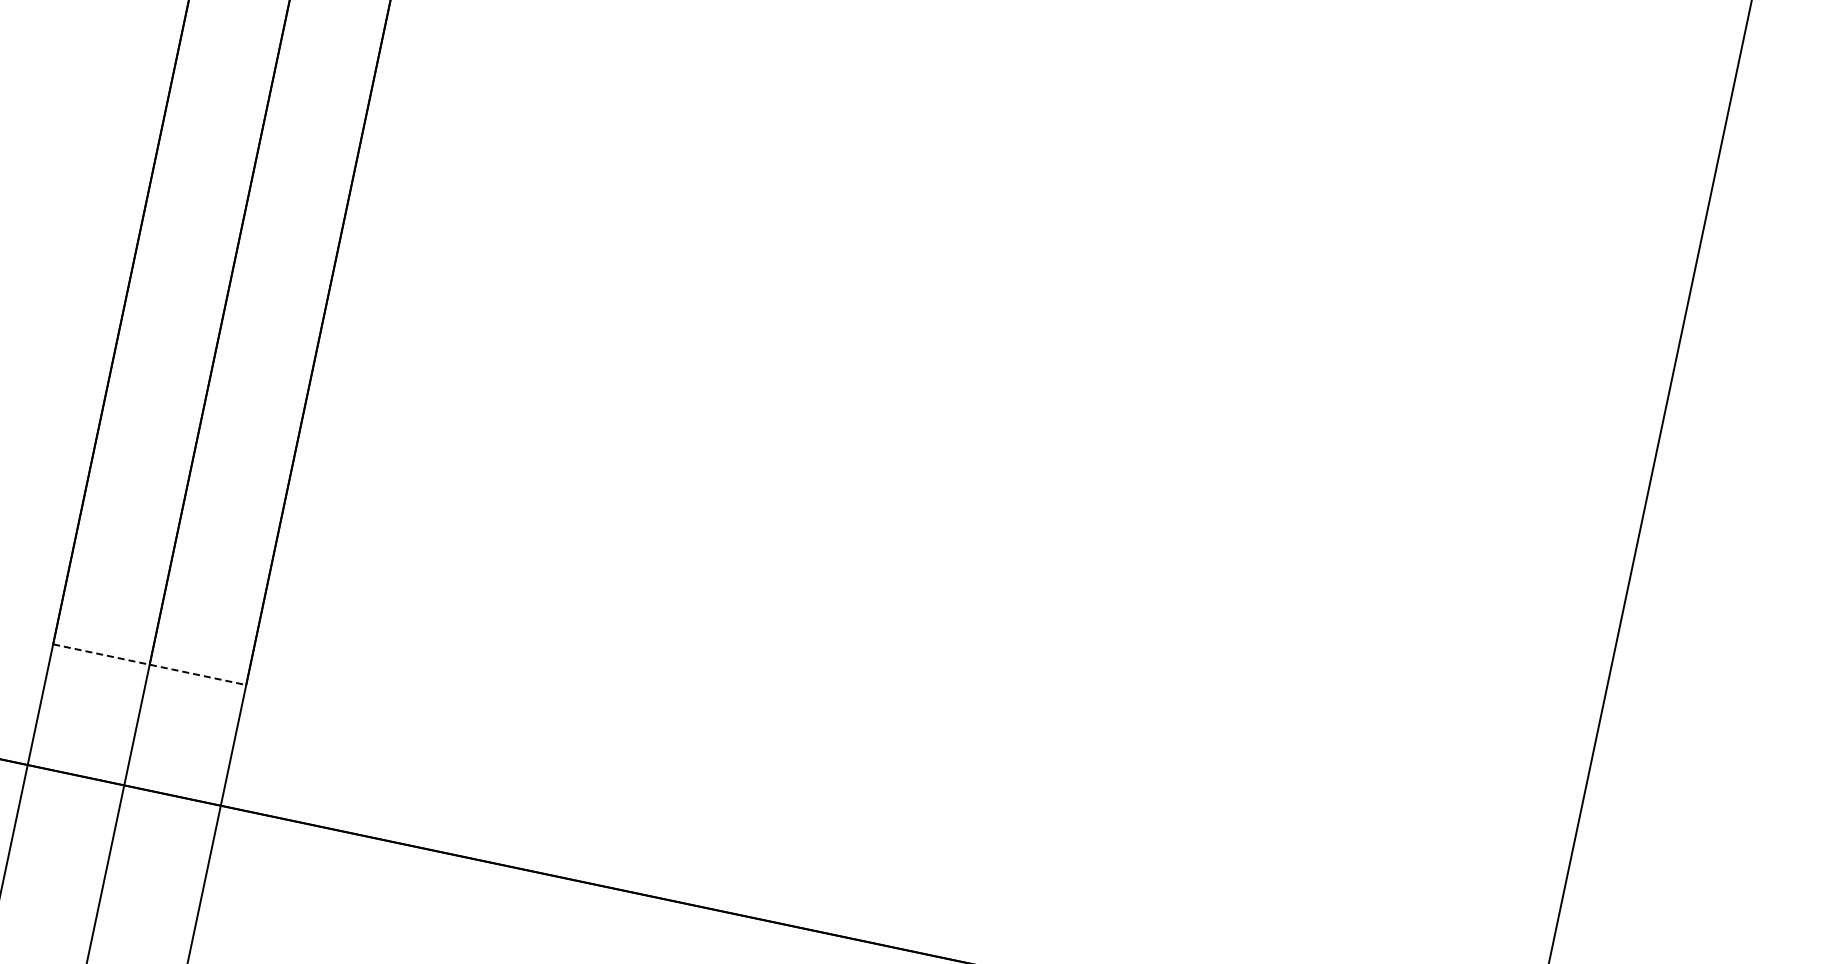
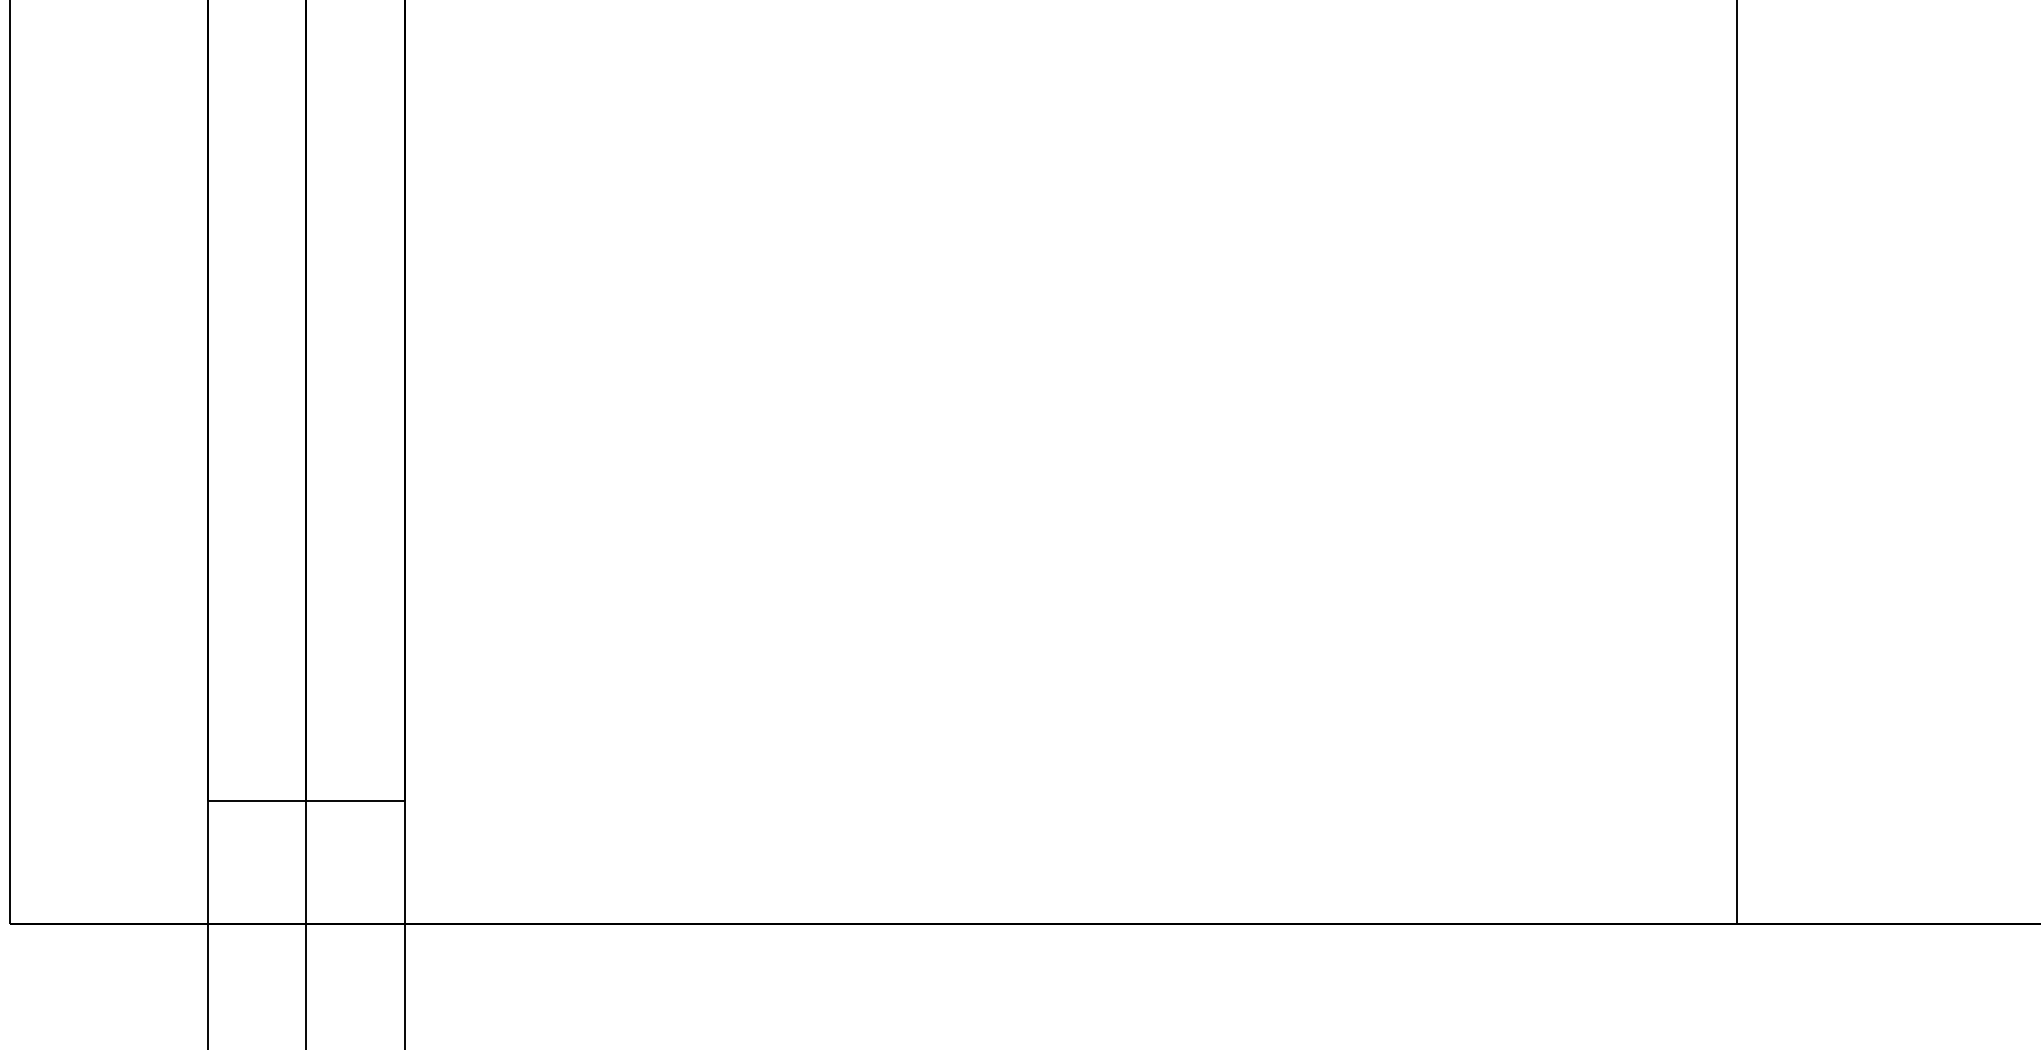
line: (149, 664) -> (306, 800), dashed -> solid

